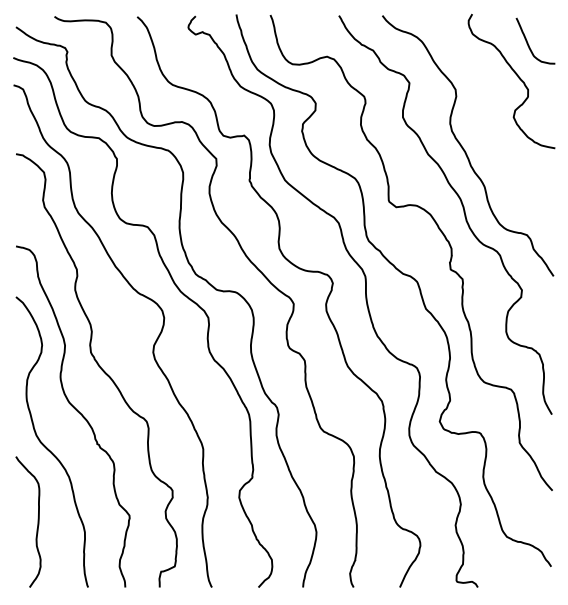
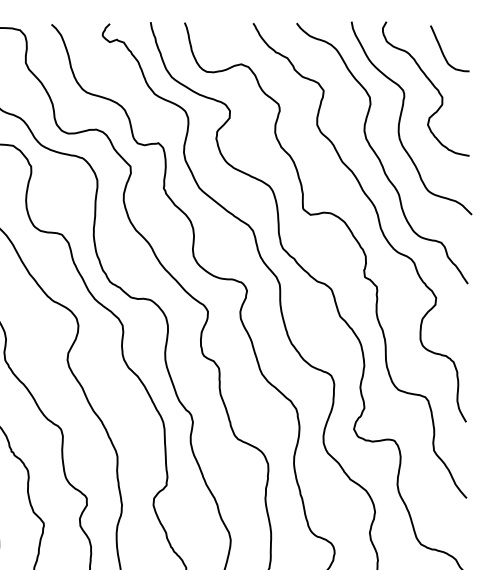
curve: (487, 108) -> (401, 116), added

